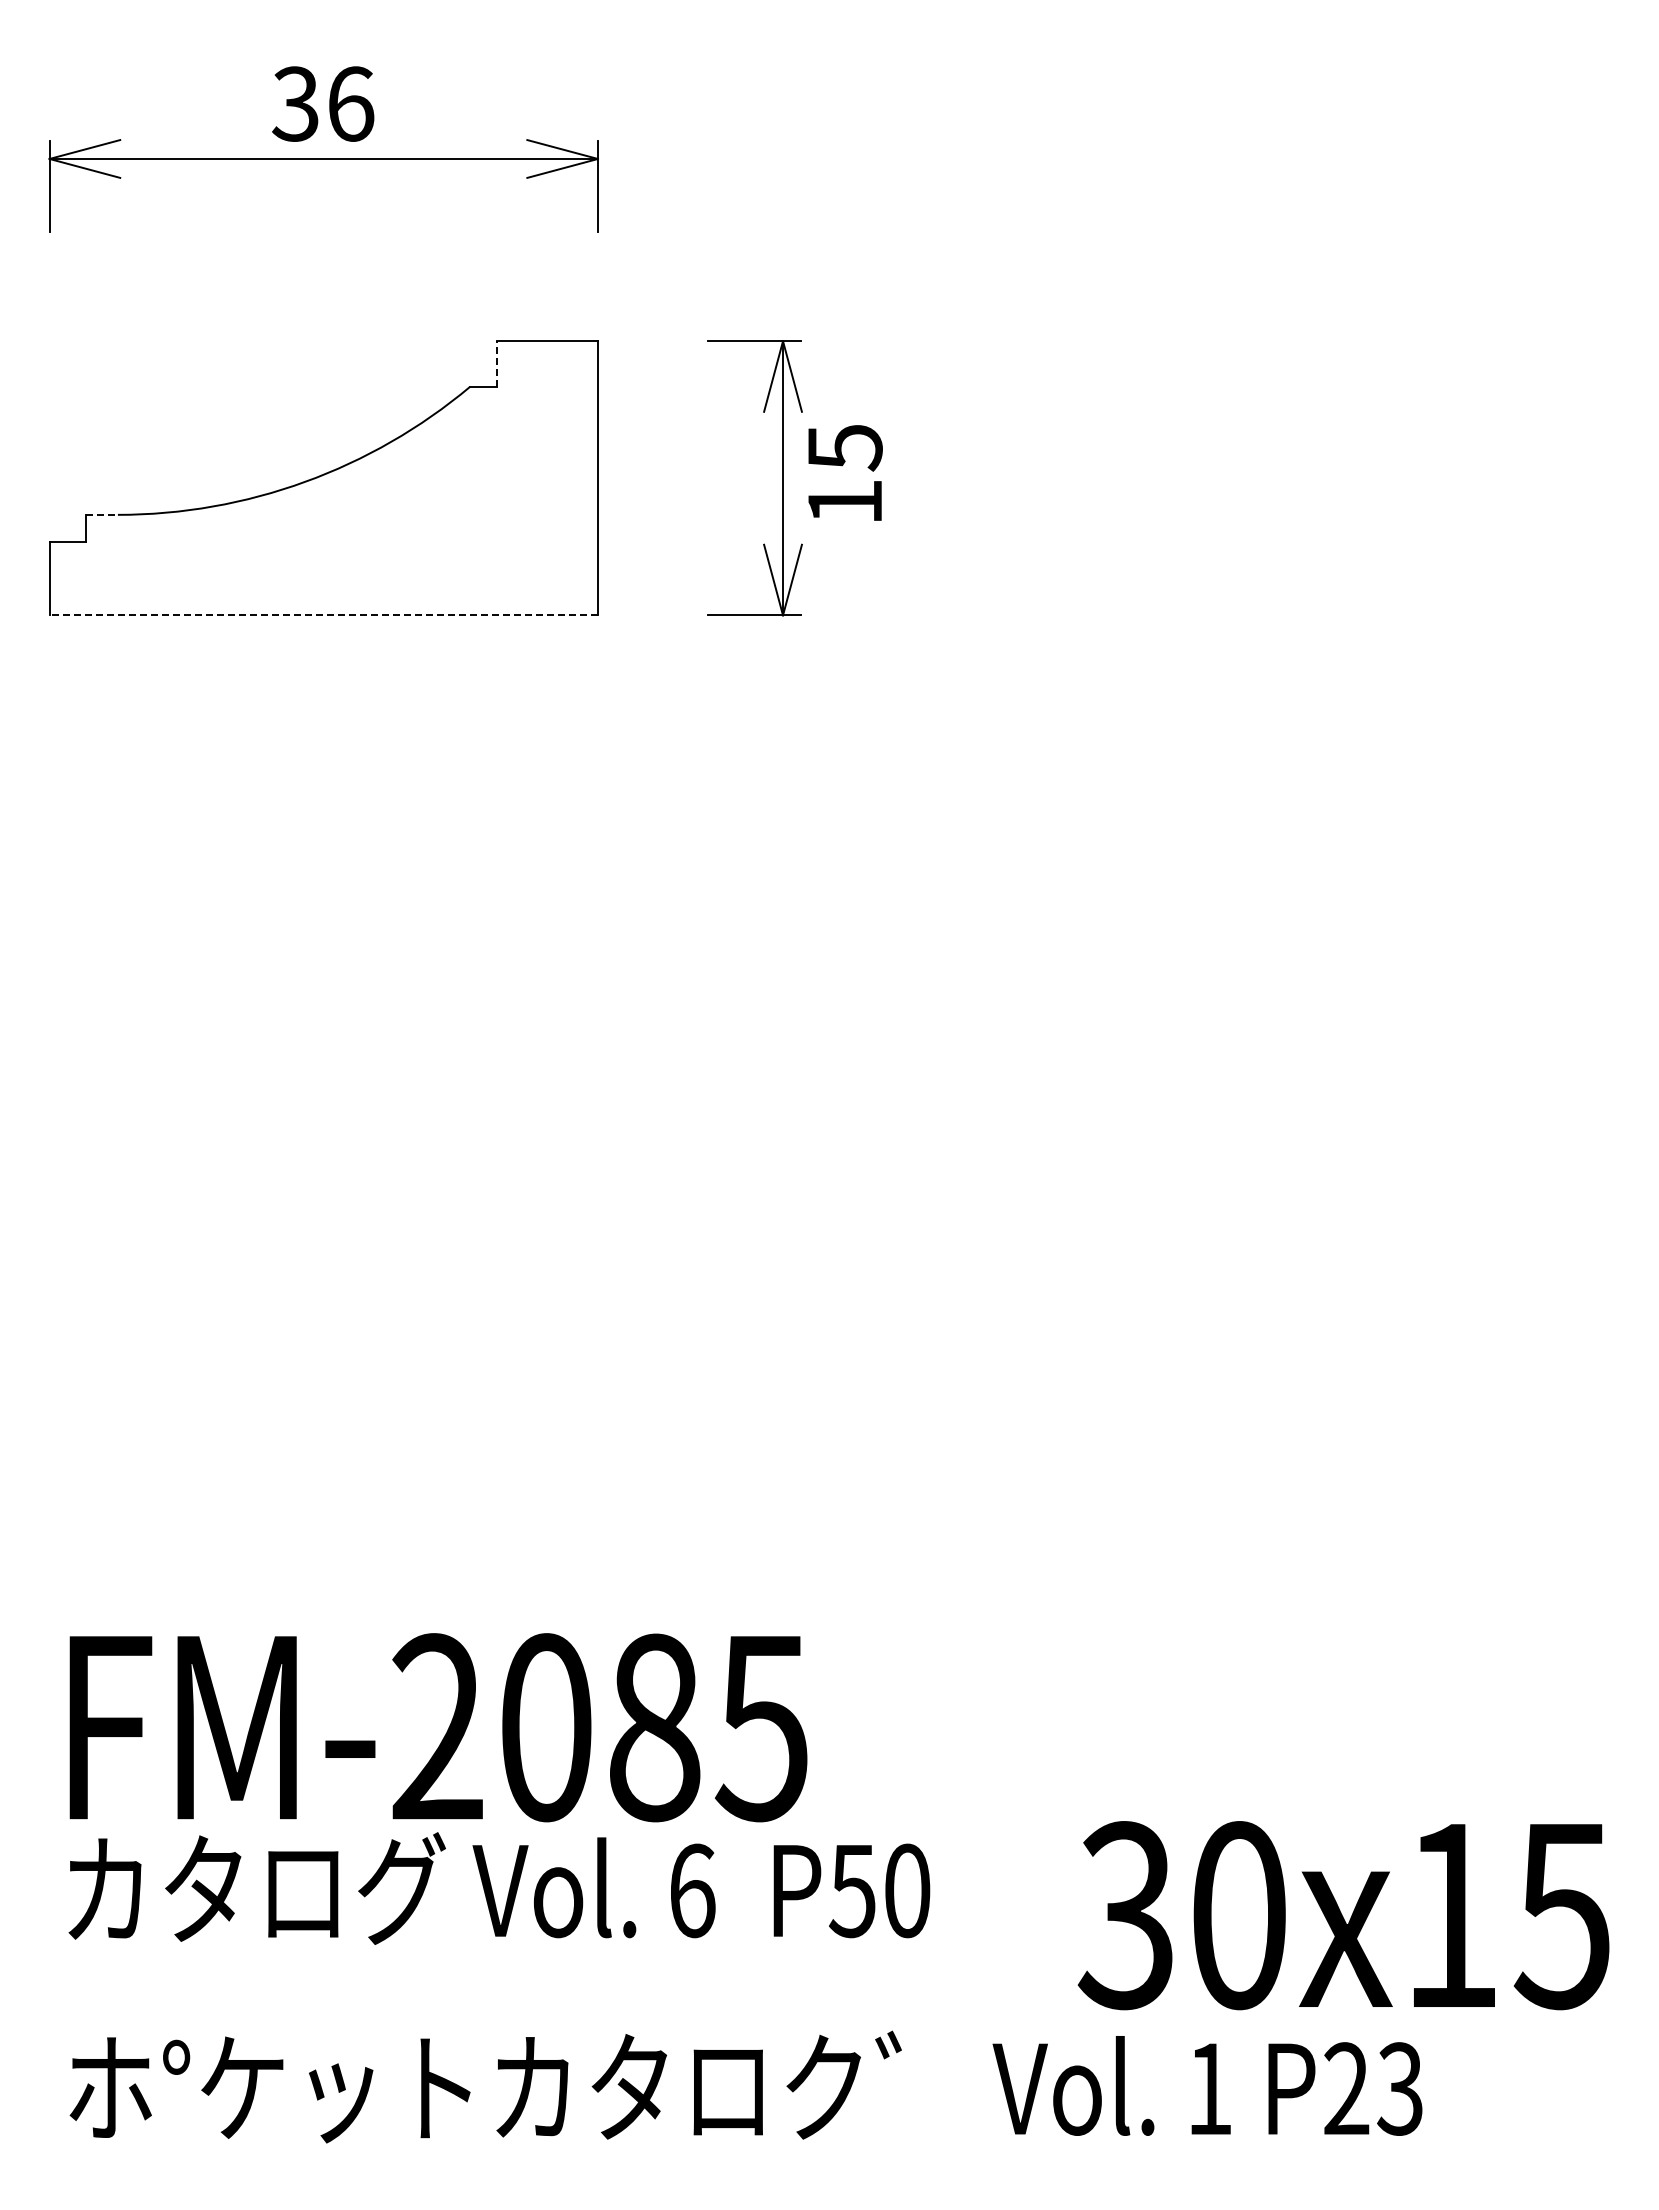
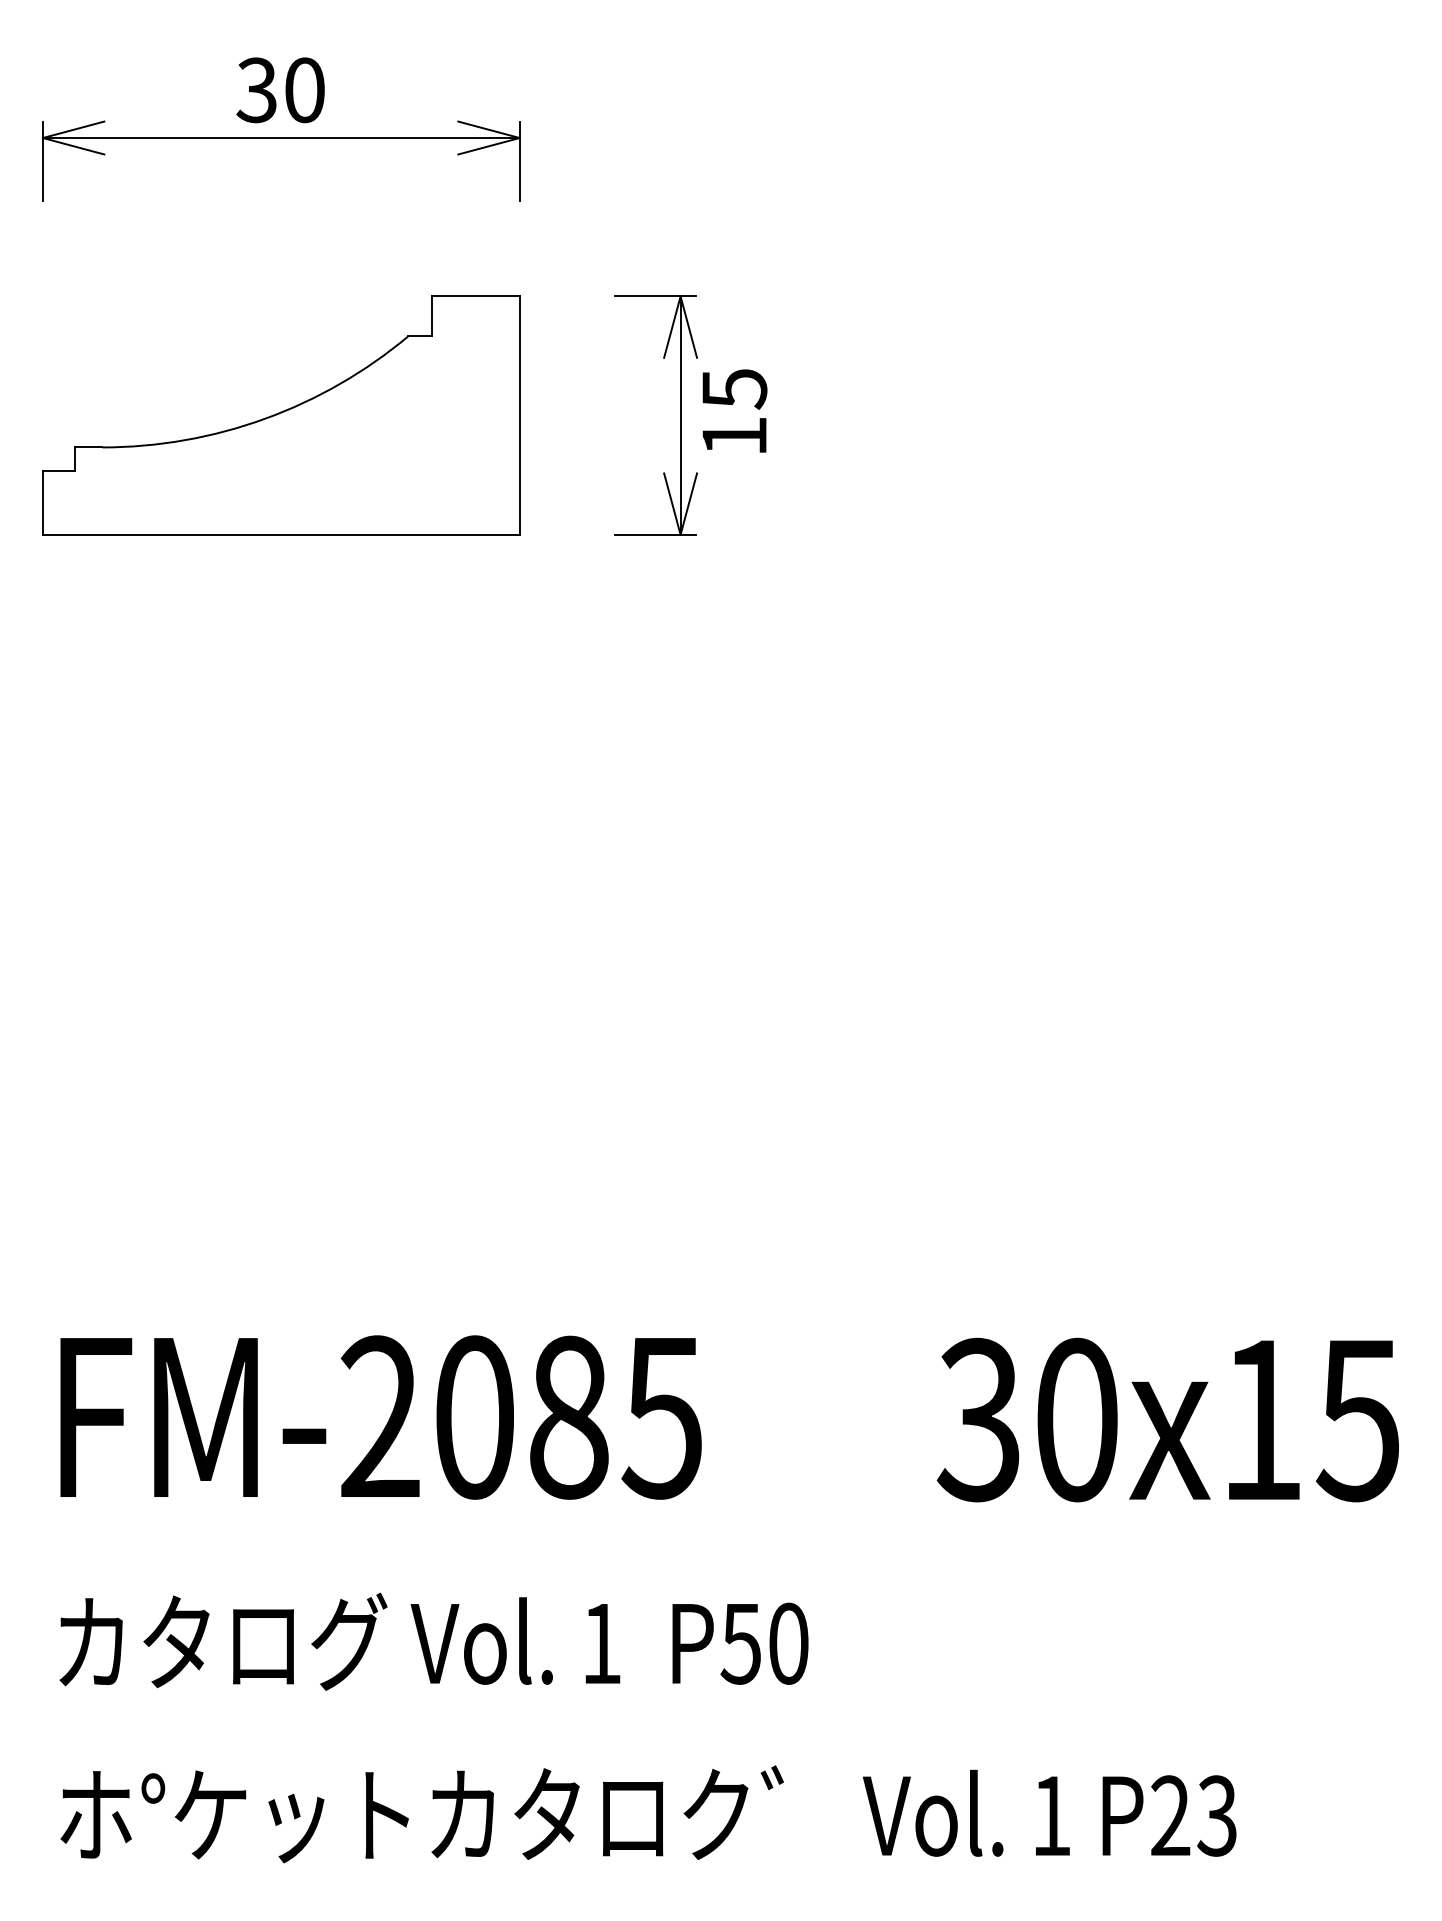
text: (351, 103) -> (305, 89), 36 -> 30
line: (497, 364) -> (432, 316), dashed -> solid
line: (102, 514) -> (88, 447), dashed -> solid
line: (323, 615) -> (281, 534), dashed -> solid
text: (438, 1727) -> (381, 1417), moved
text: (693, 1890) -> (602, 1643), 6 -> 1
text: (1343, 1915) -> (1167, 1419), moved

